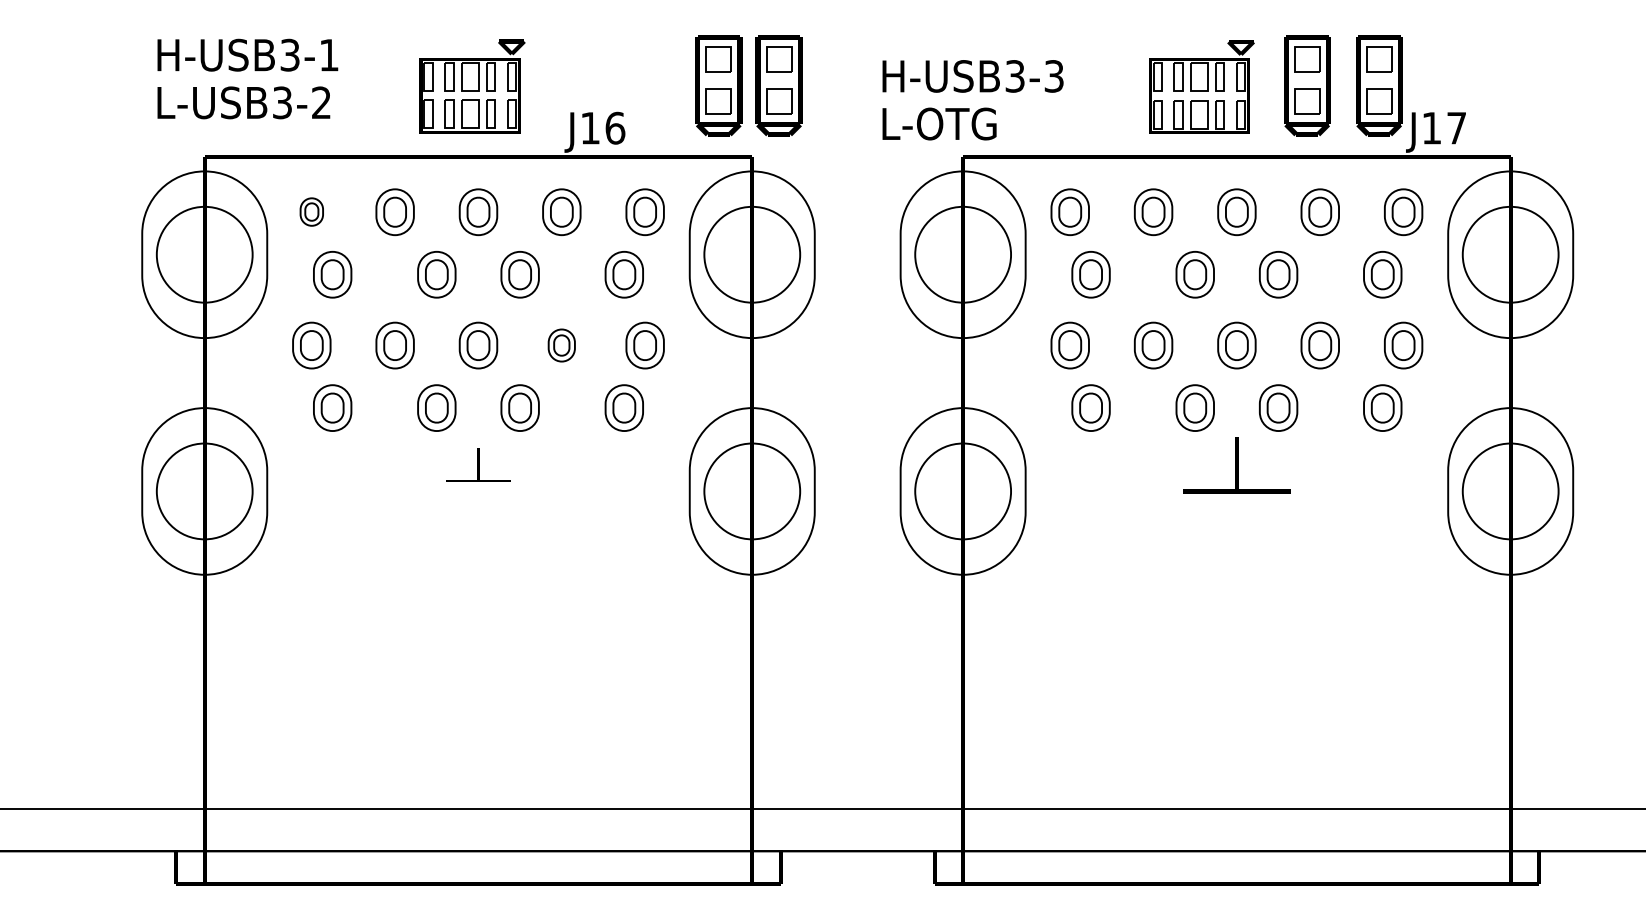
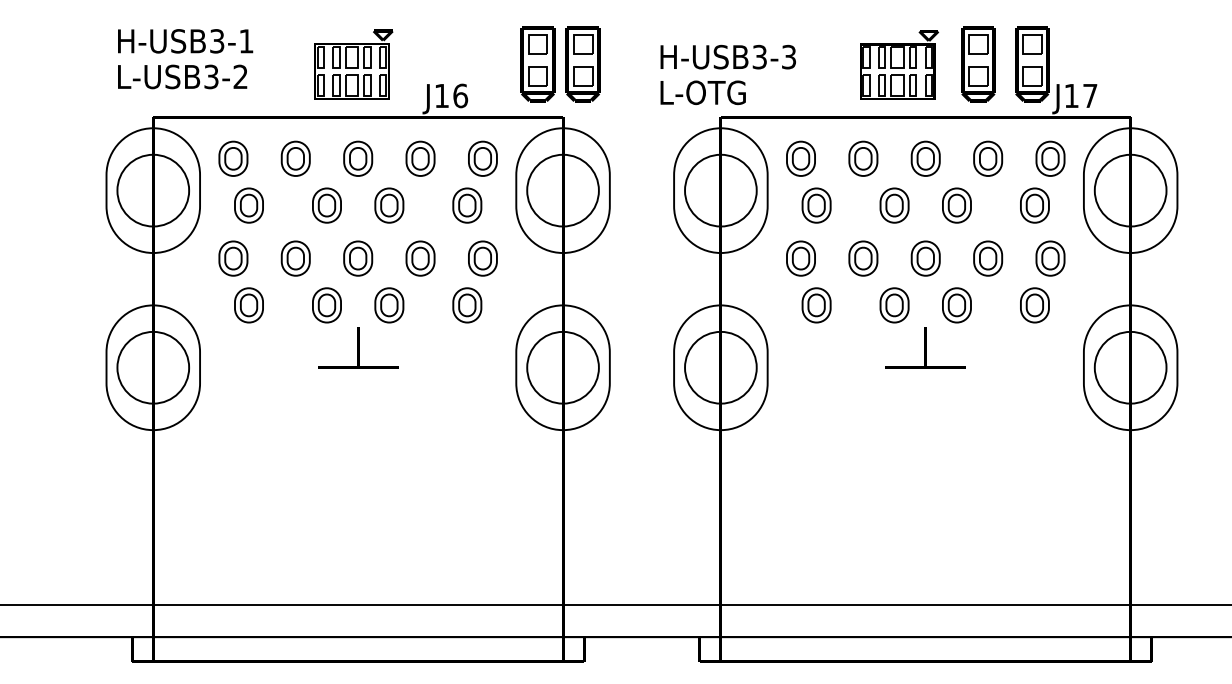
part: (311, 211) -> (233, 158), size x1.67
part: (561, 345) -> (420, 258), size x1.43
part: (478, 464) -> (358, 347), size x1.67

